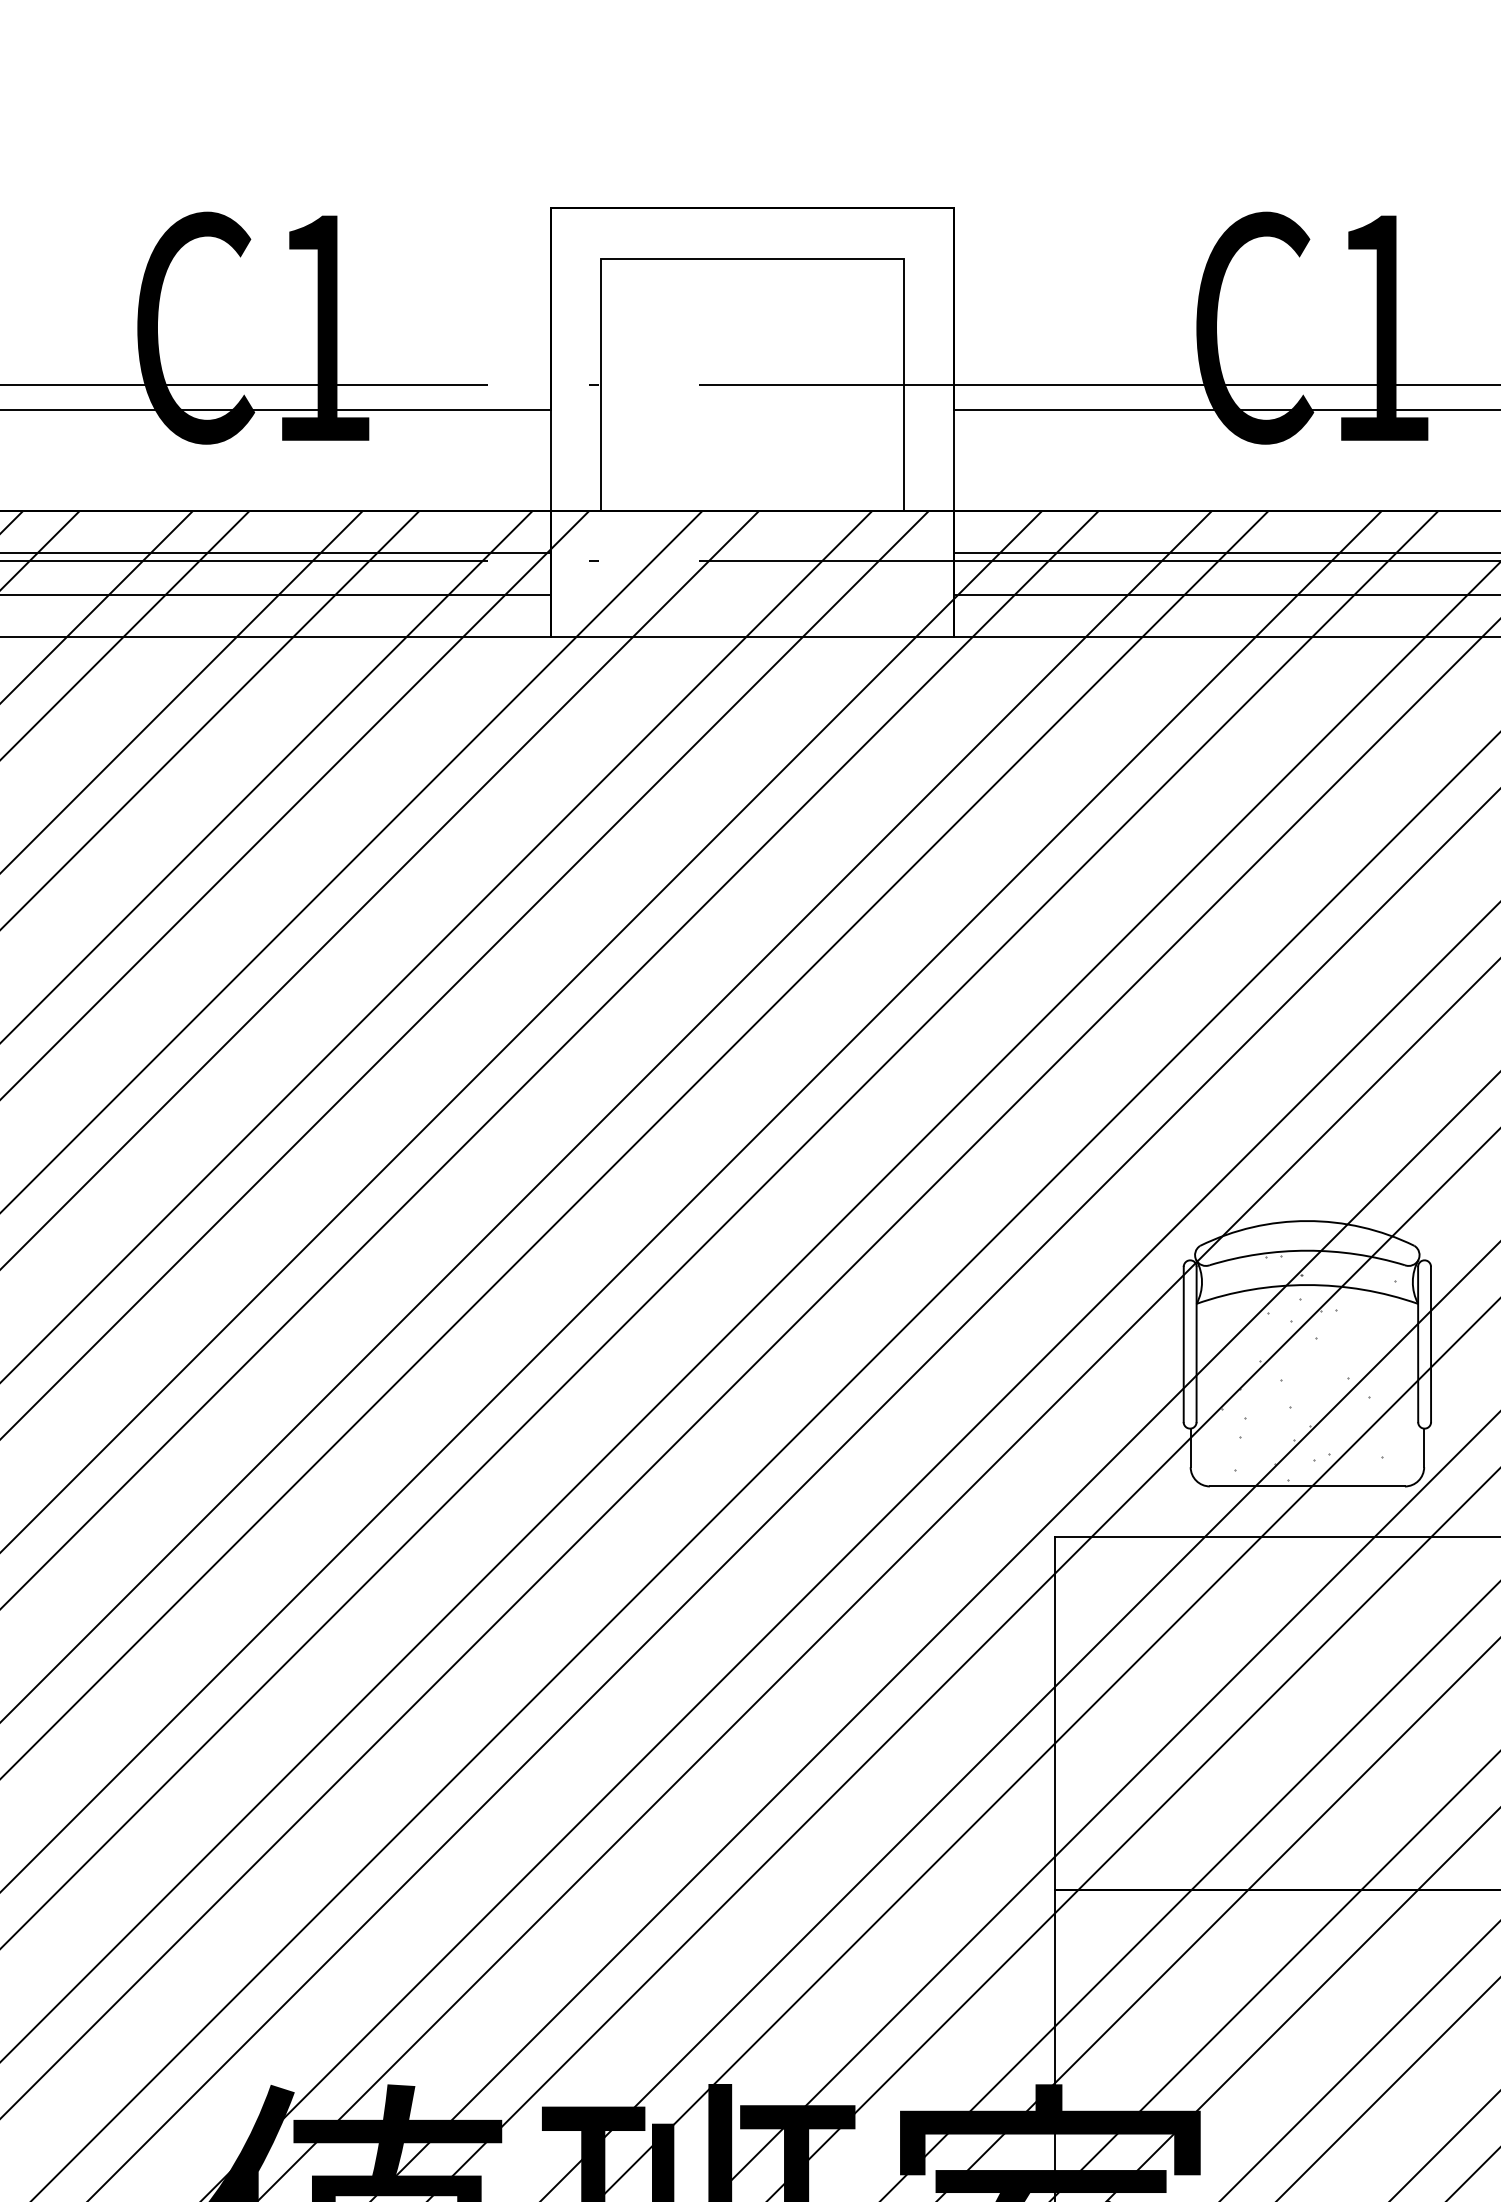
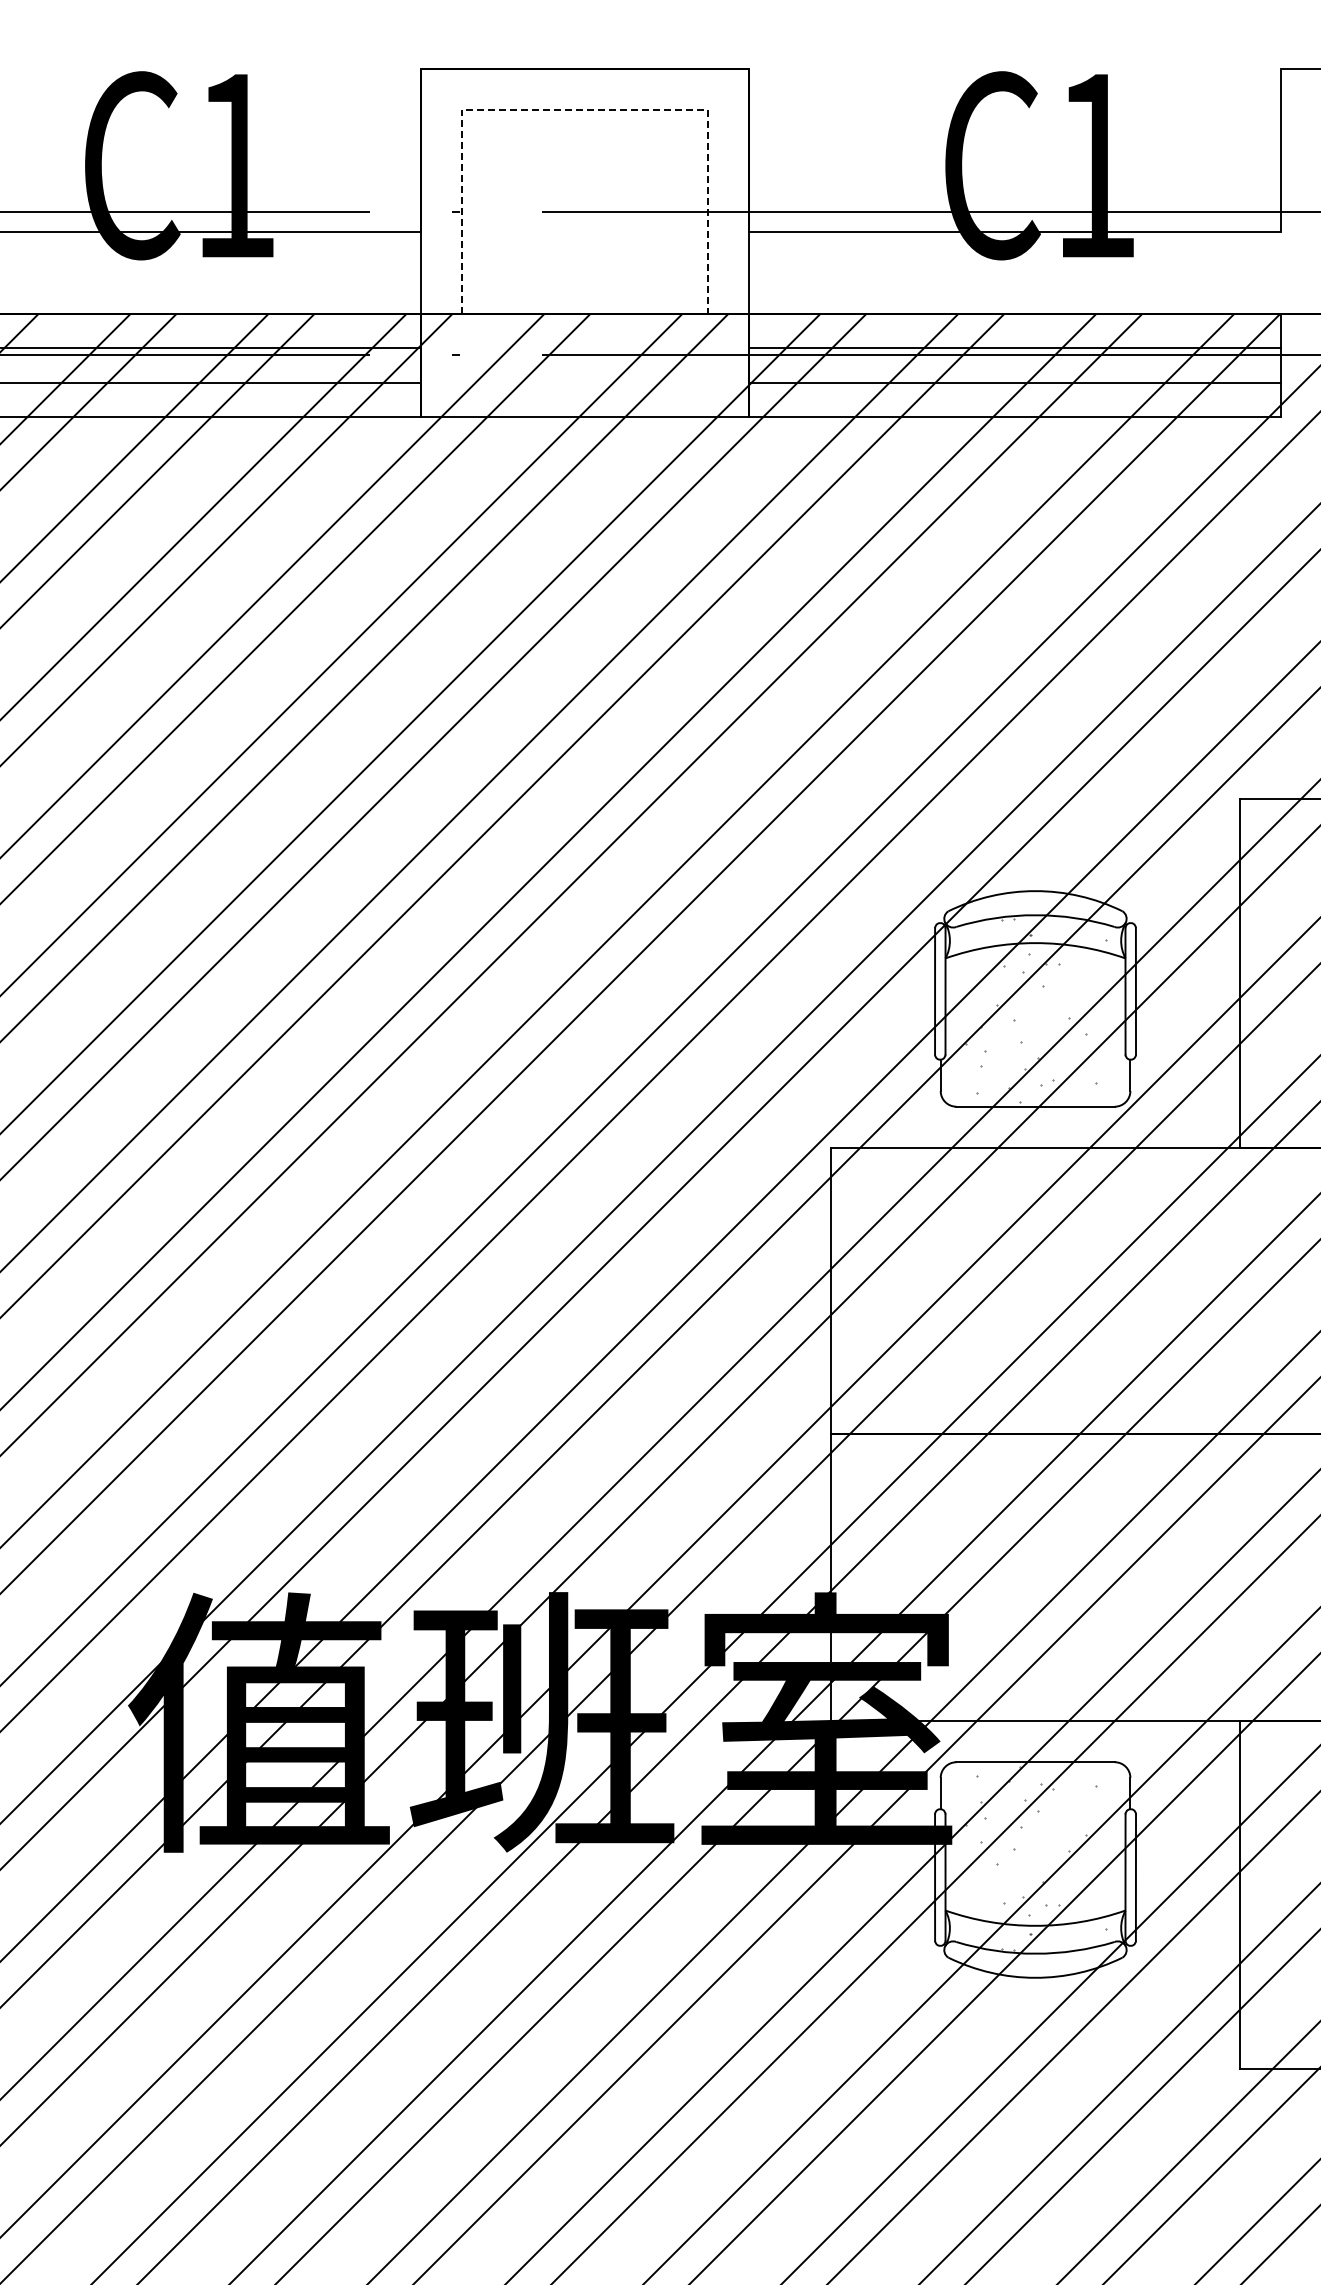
line: (752, 258) -> (584, 109), solid -> dashed

